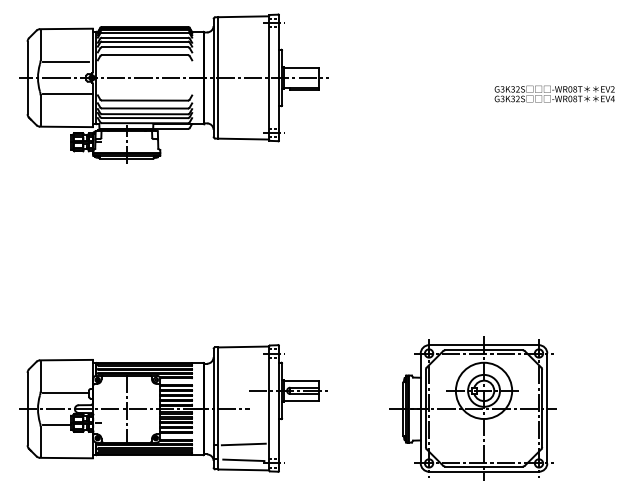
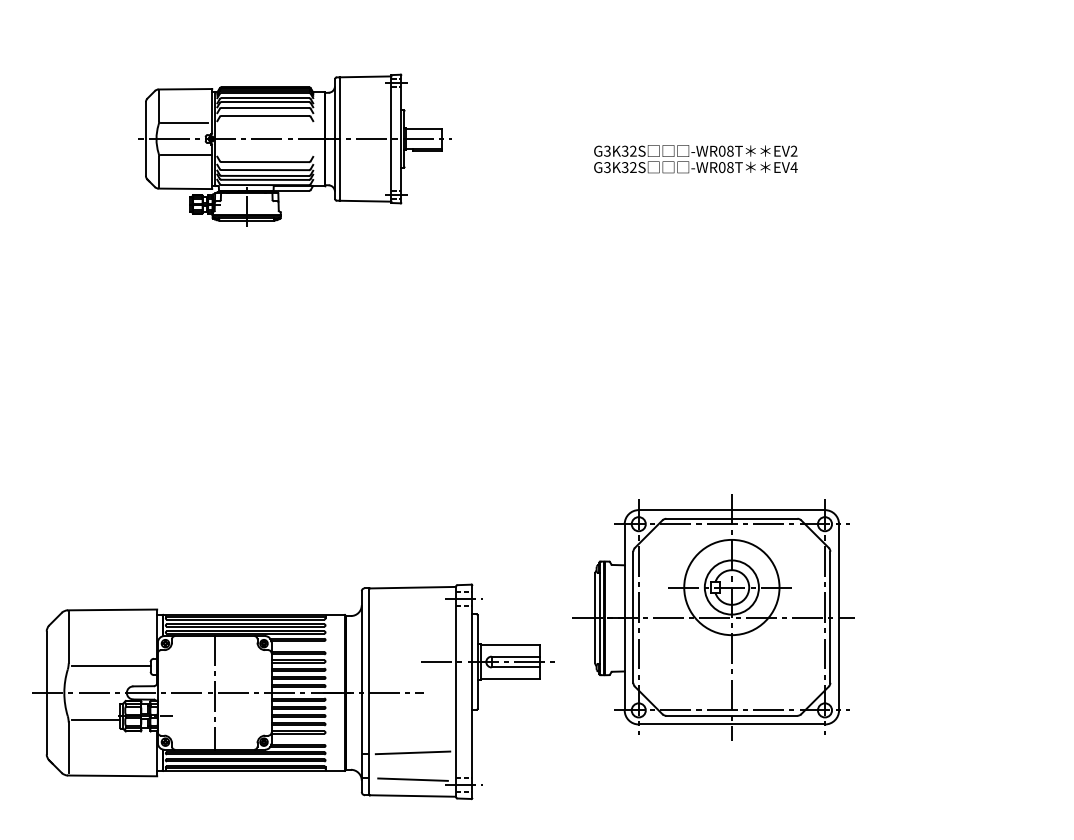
part: (173, 88) -> (293, 149), size x0.6
text: (554, 93) -> (695, 158), moved
part: (472, 408) -> (712, 617), moved

